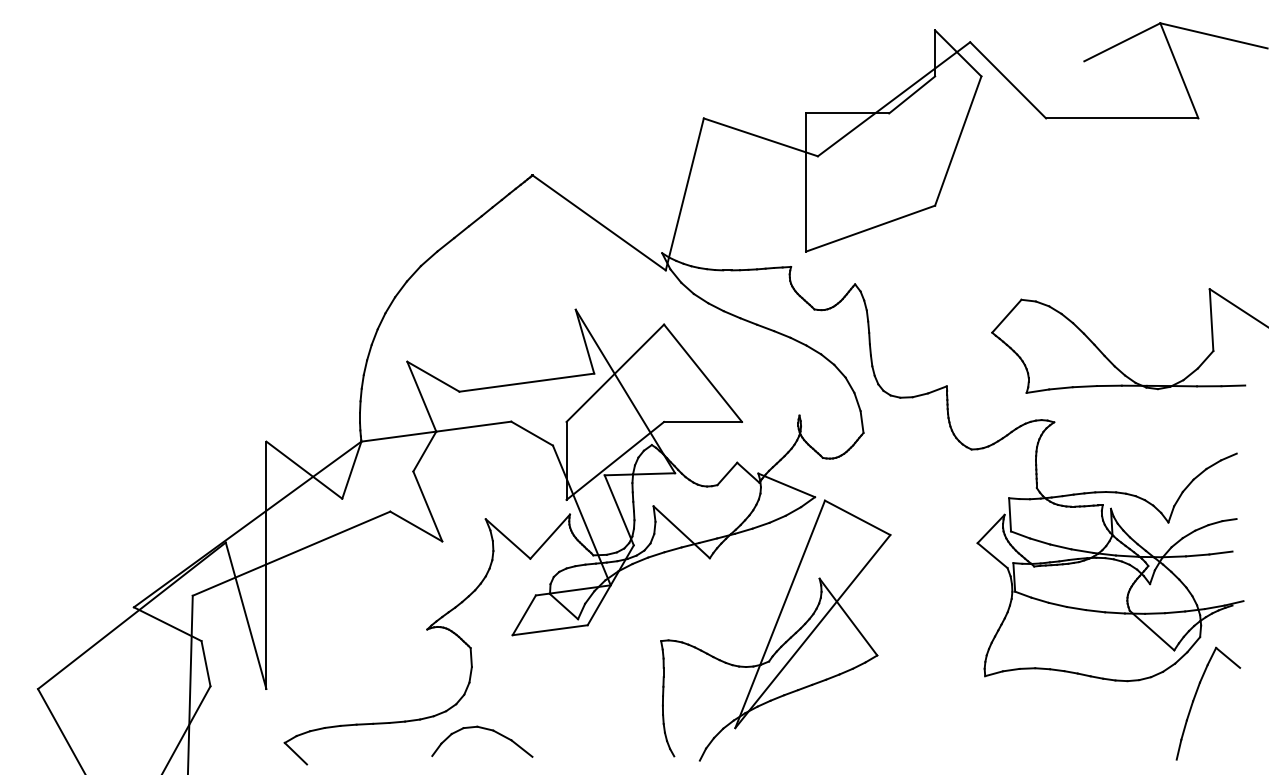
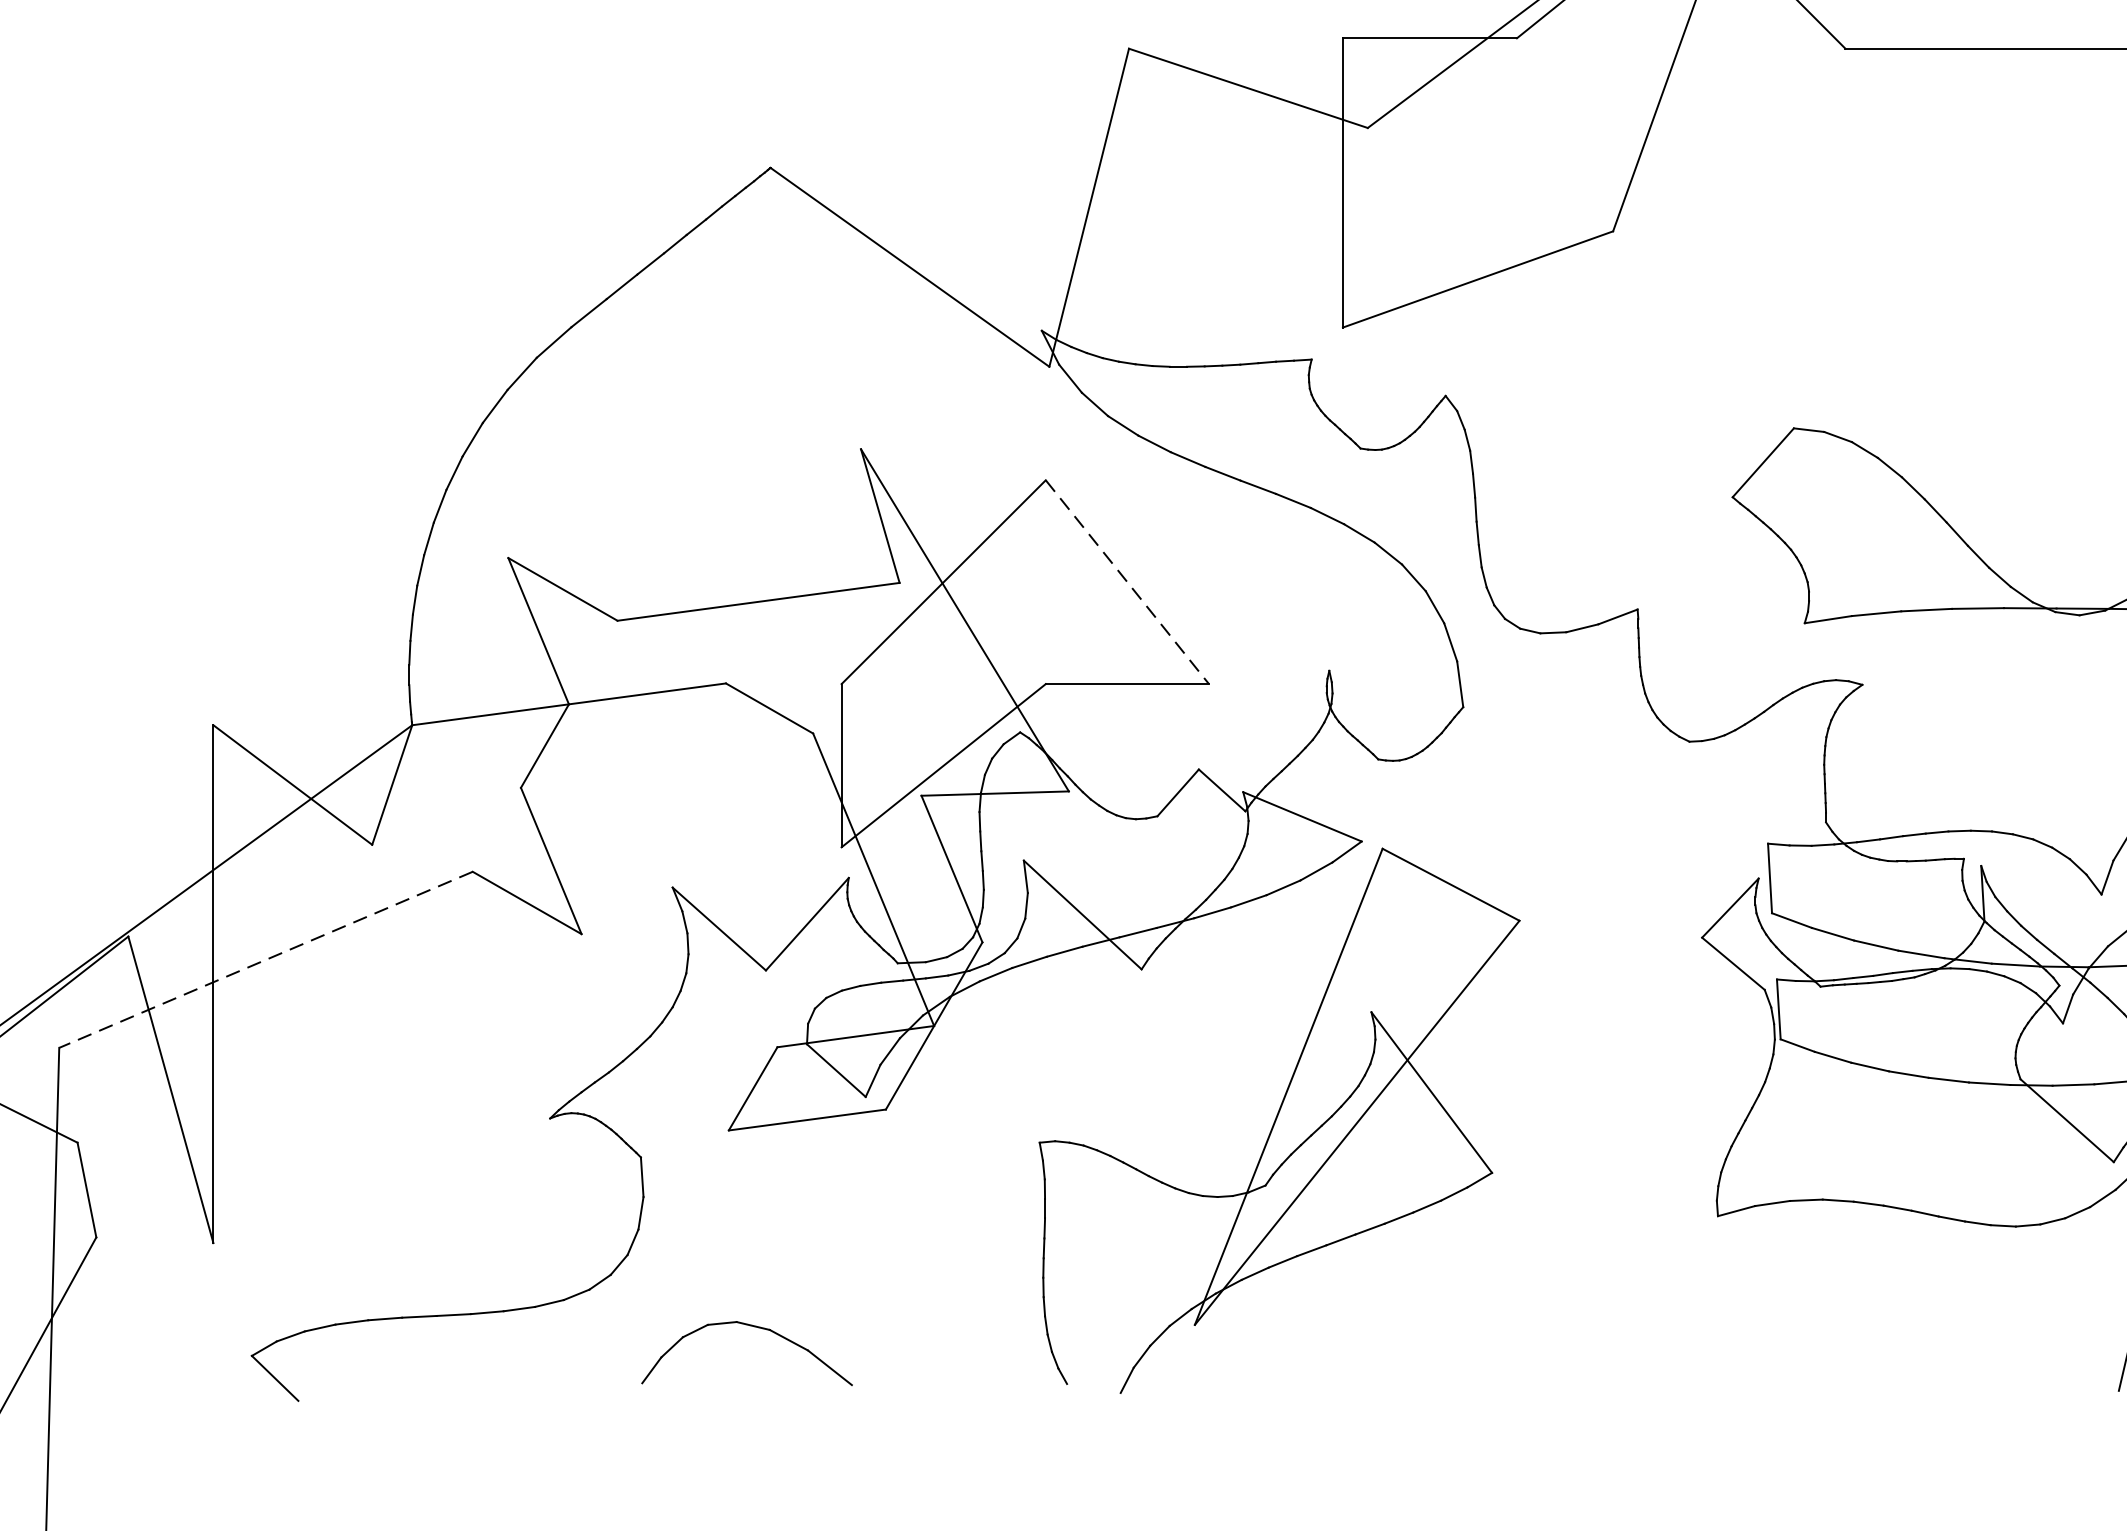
line: (703, 373) -> (1128, 582), solid -> dashed
line: (291, 553) -> (265, 959), solid -> dashed
part: (483, 729) -> (749, 1327), moved

